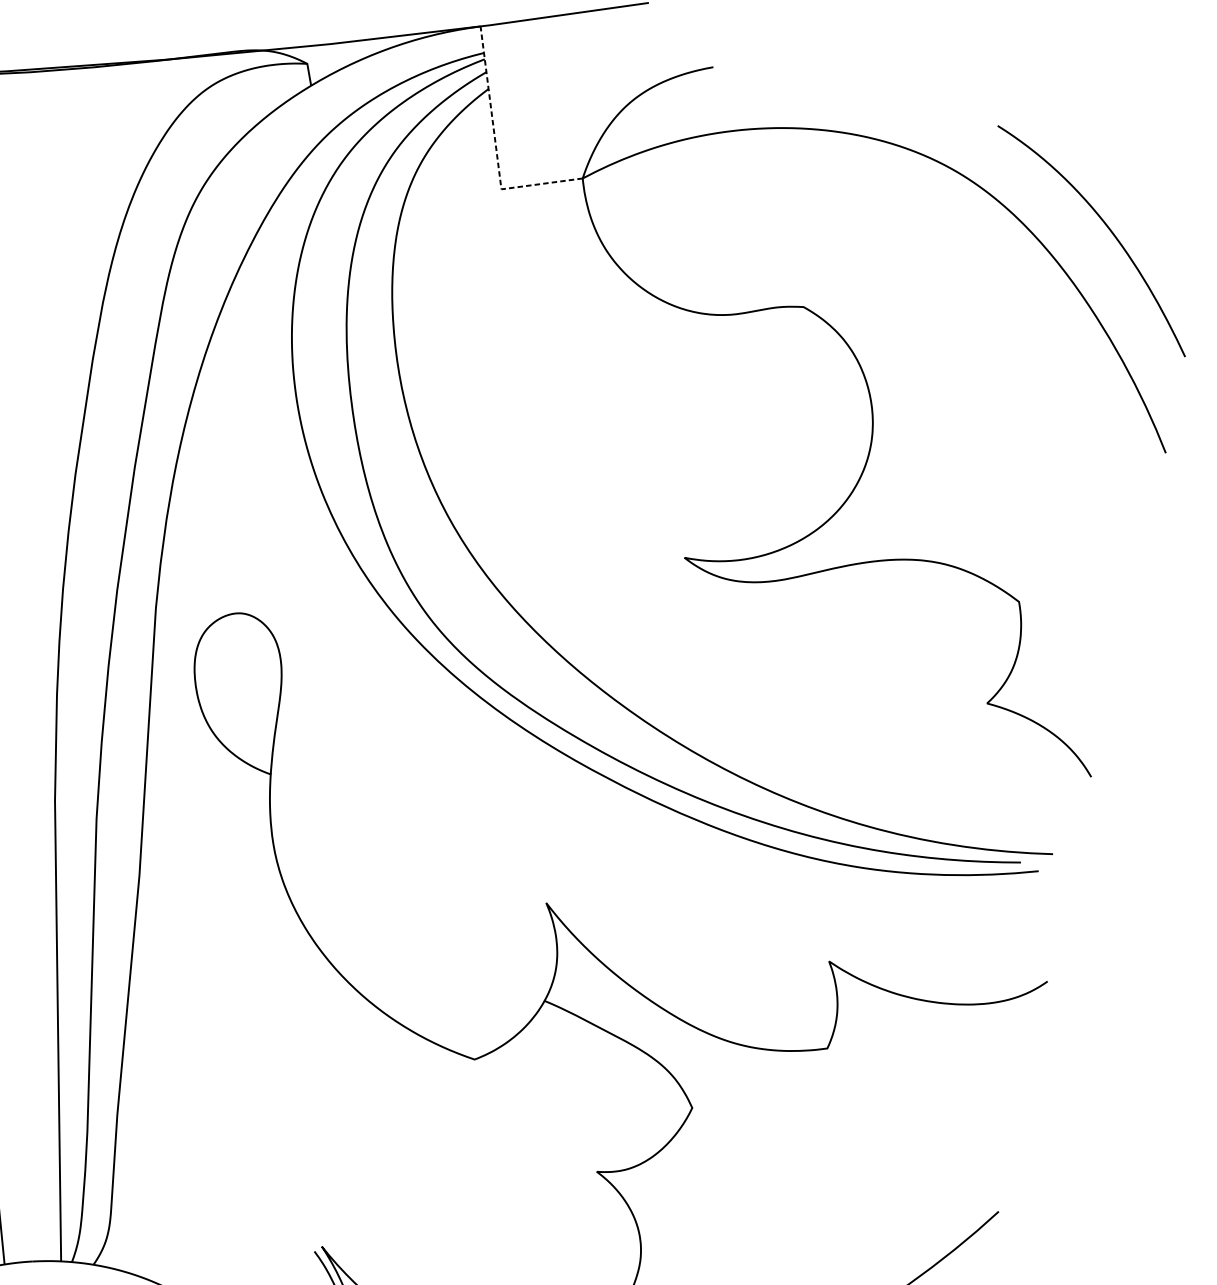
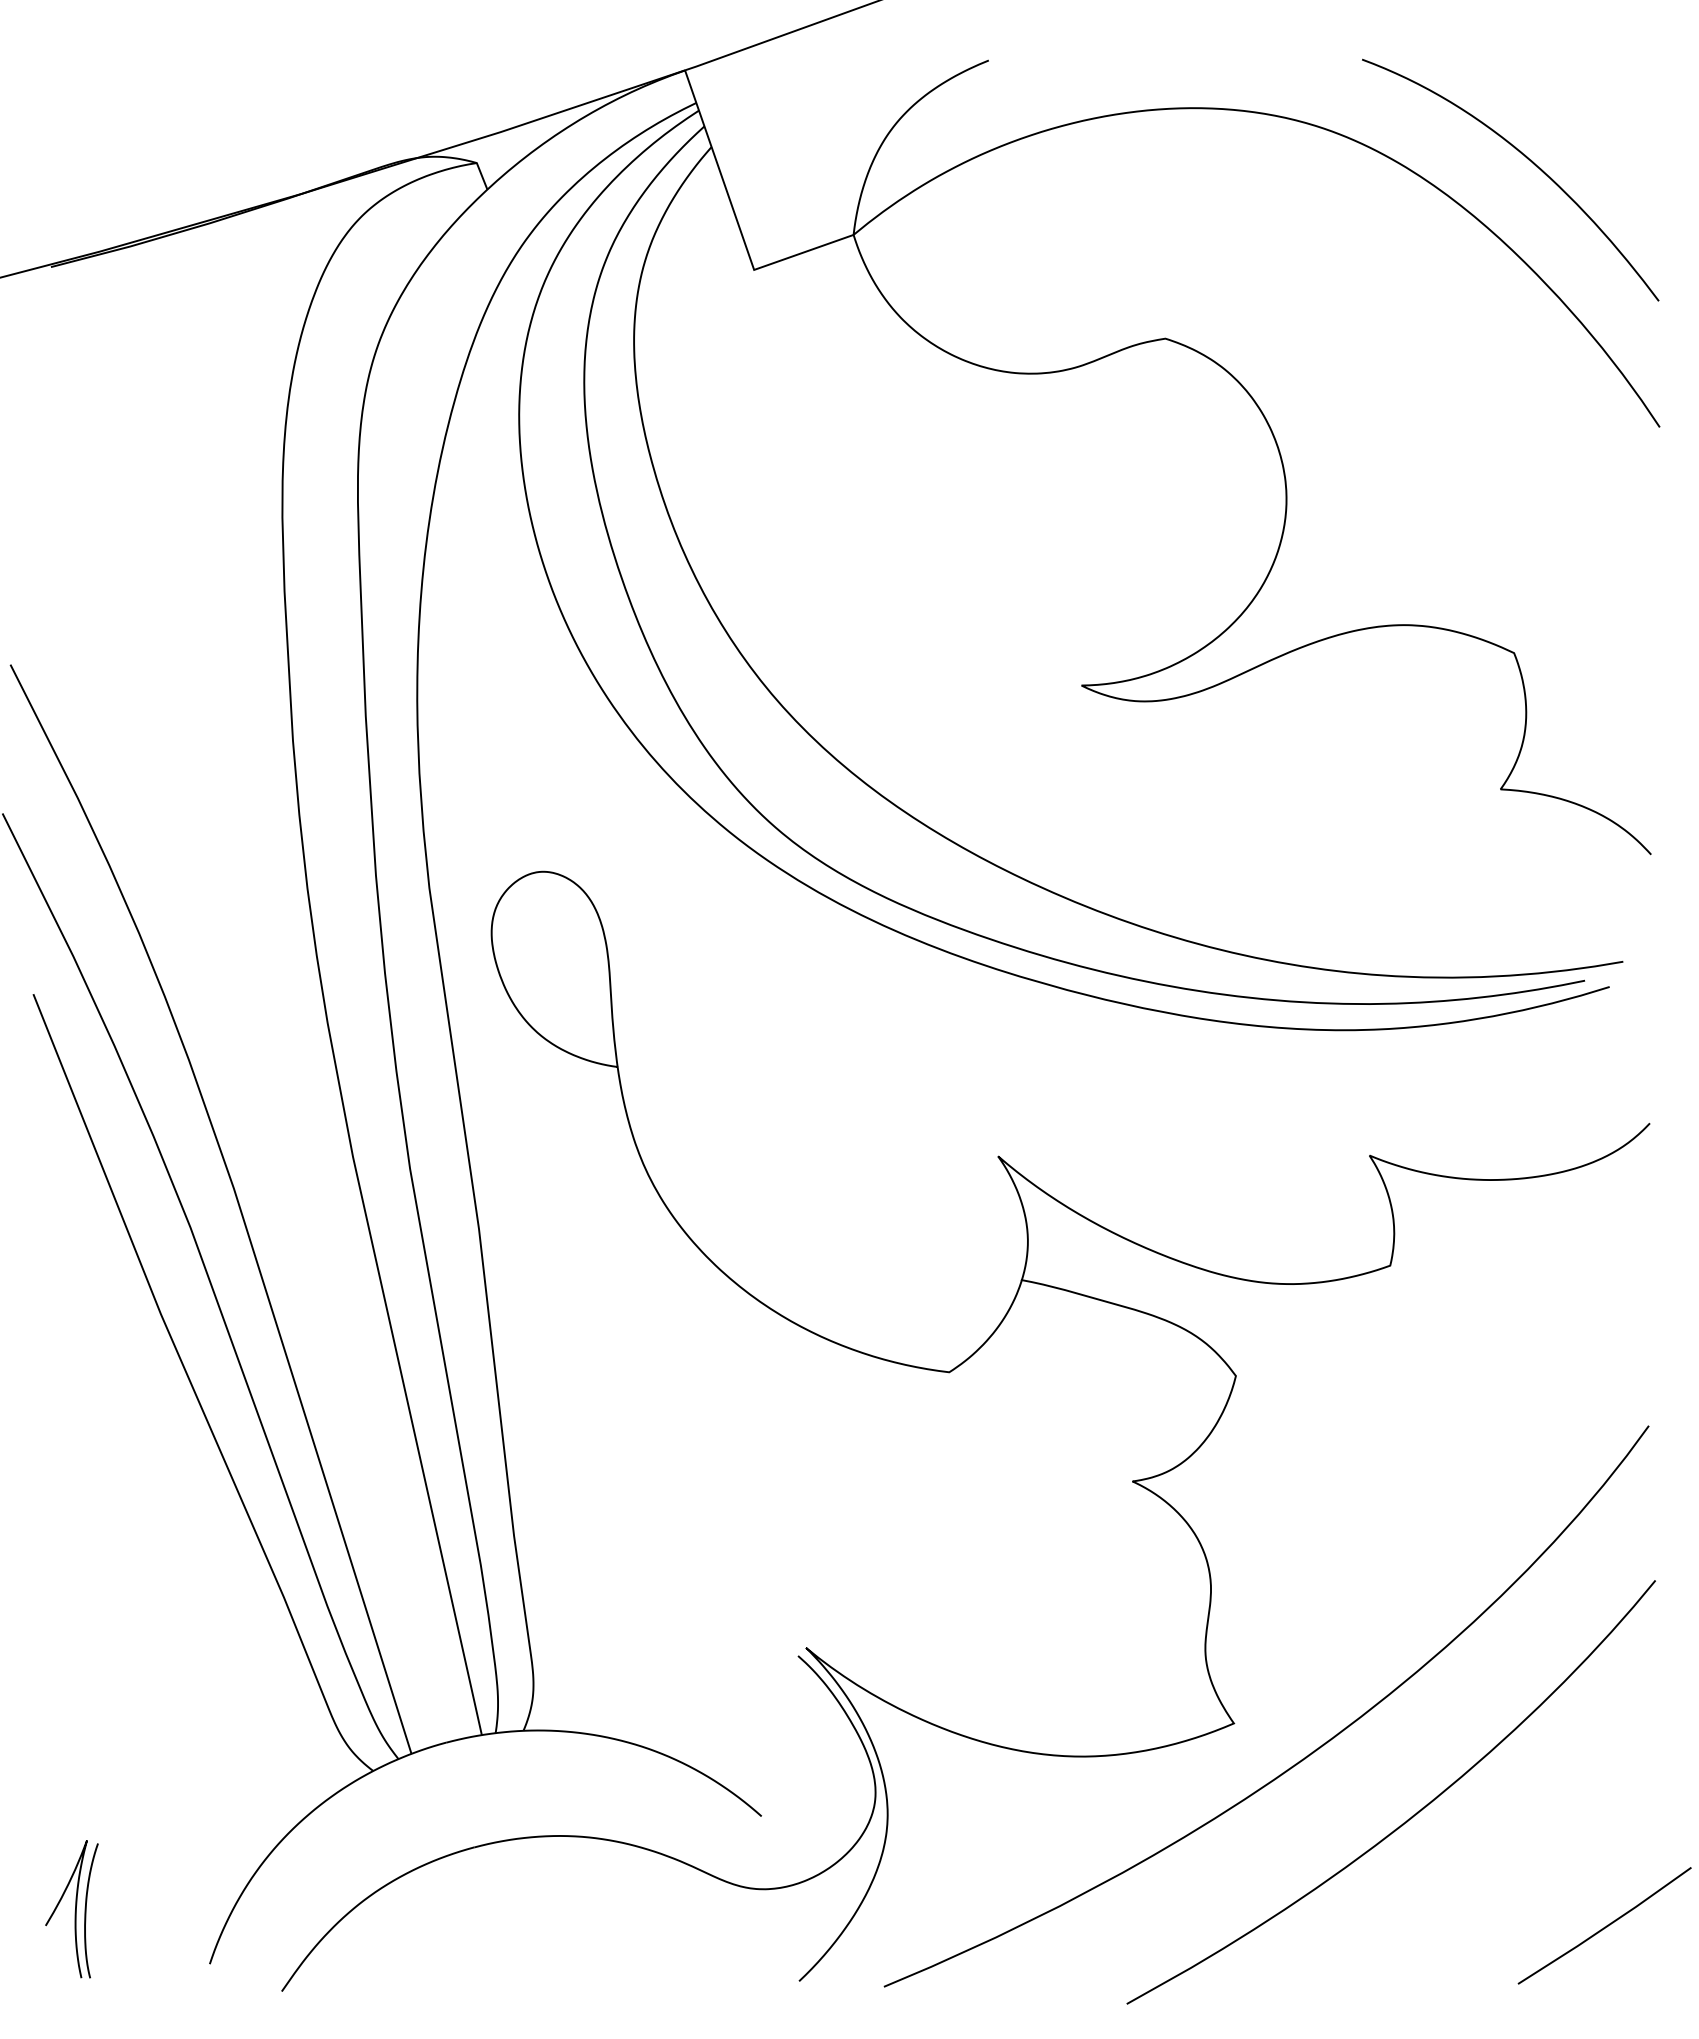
line: (495, 148) -> (736, 220), dashed -> solid

